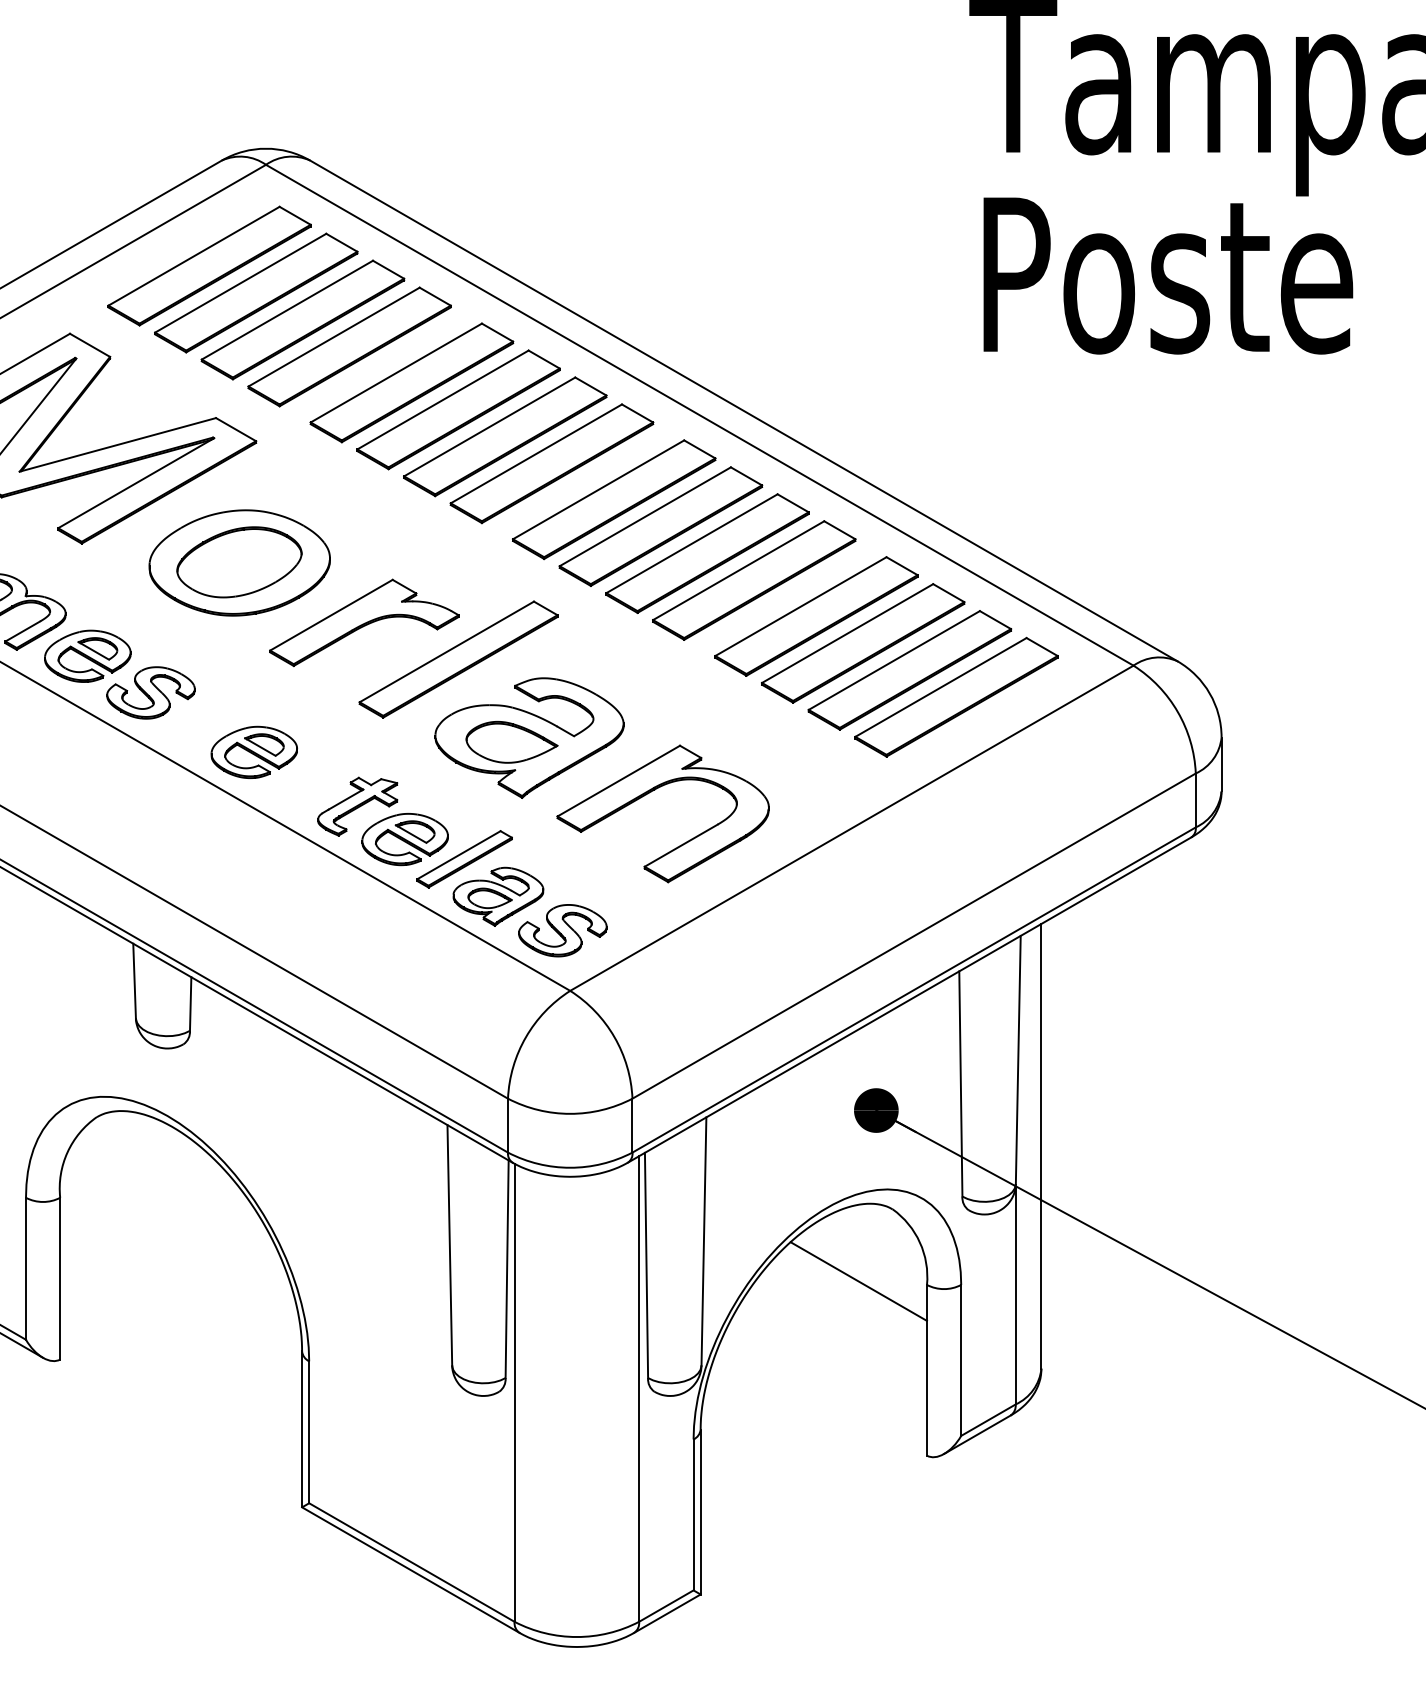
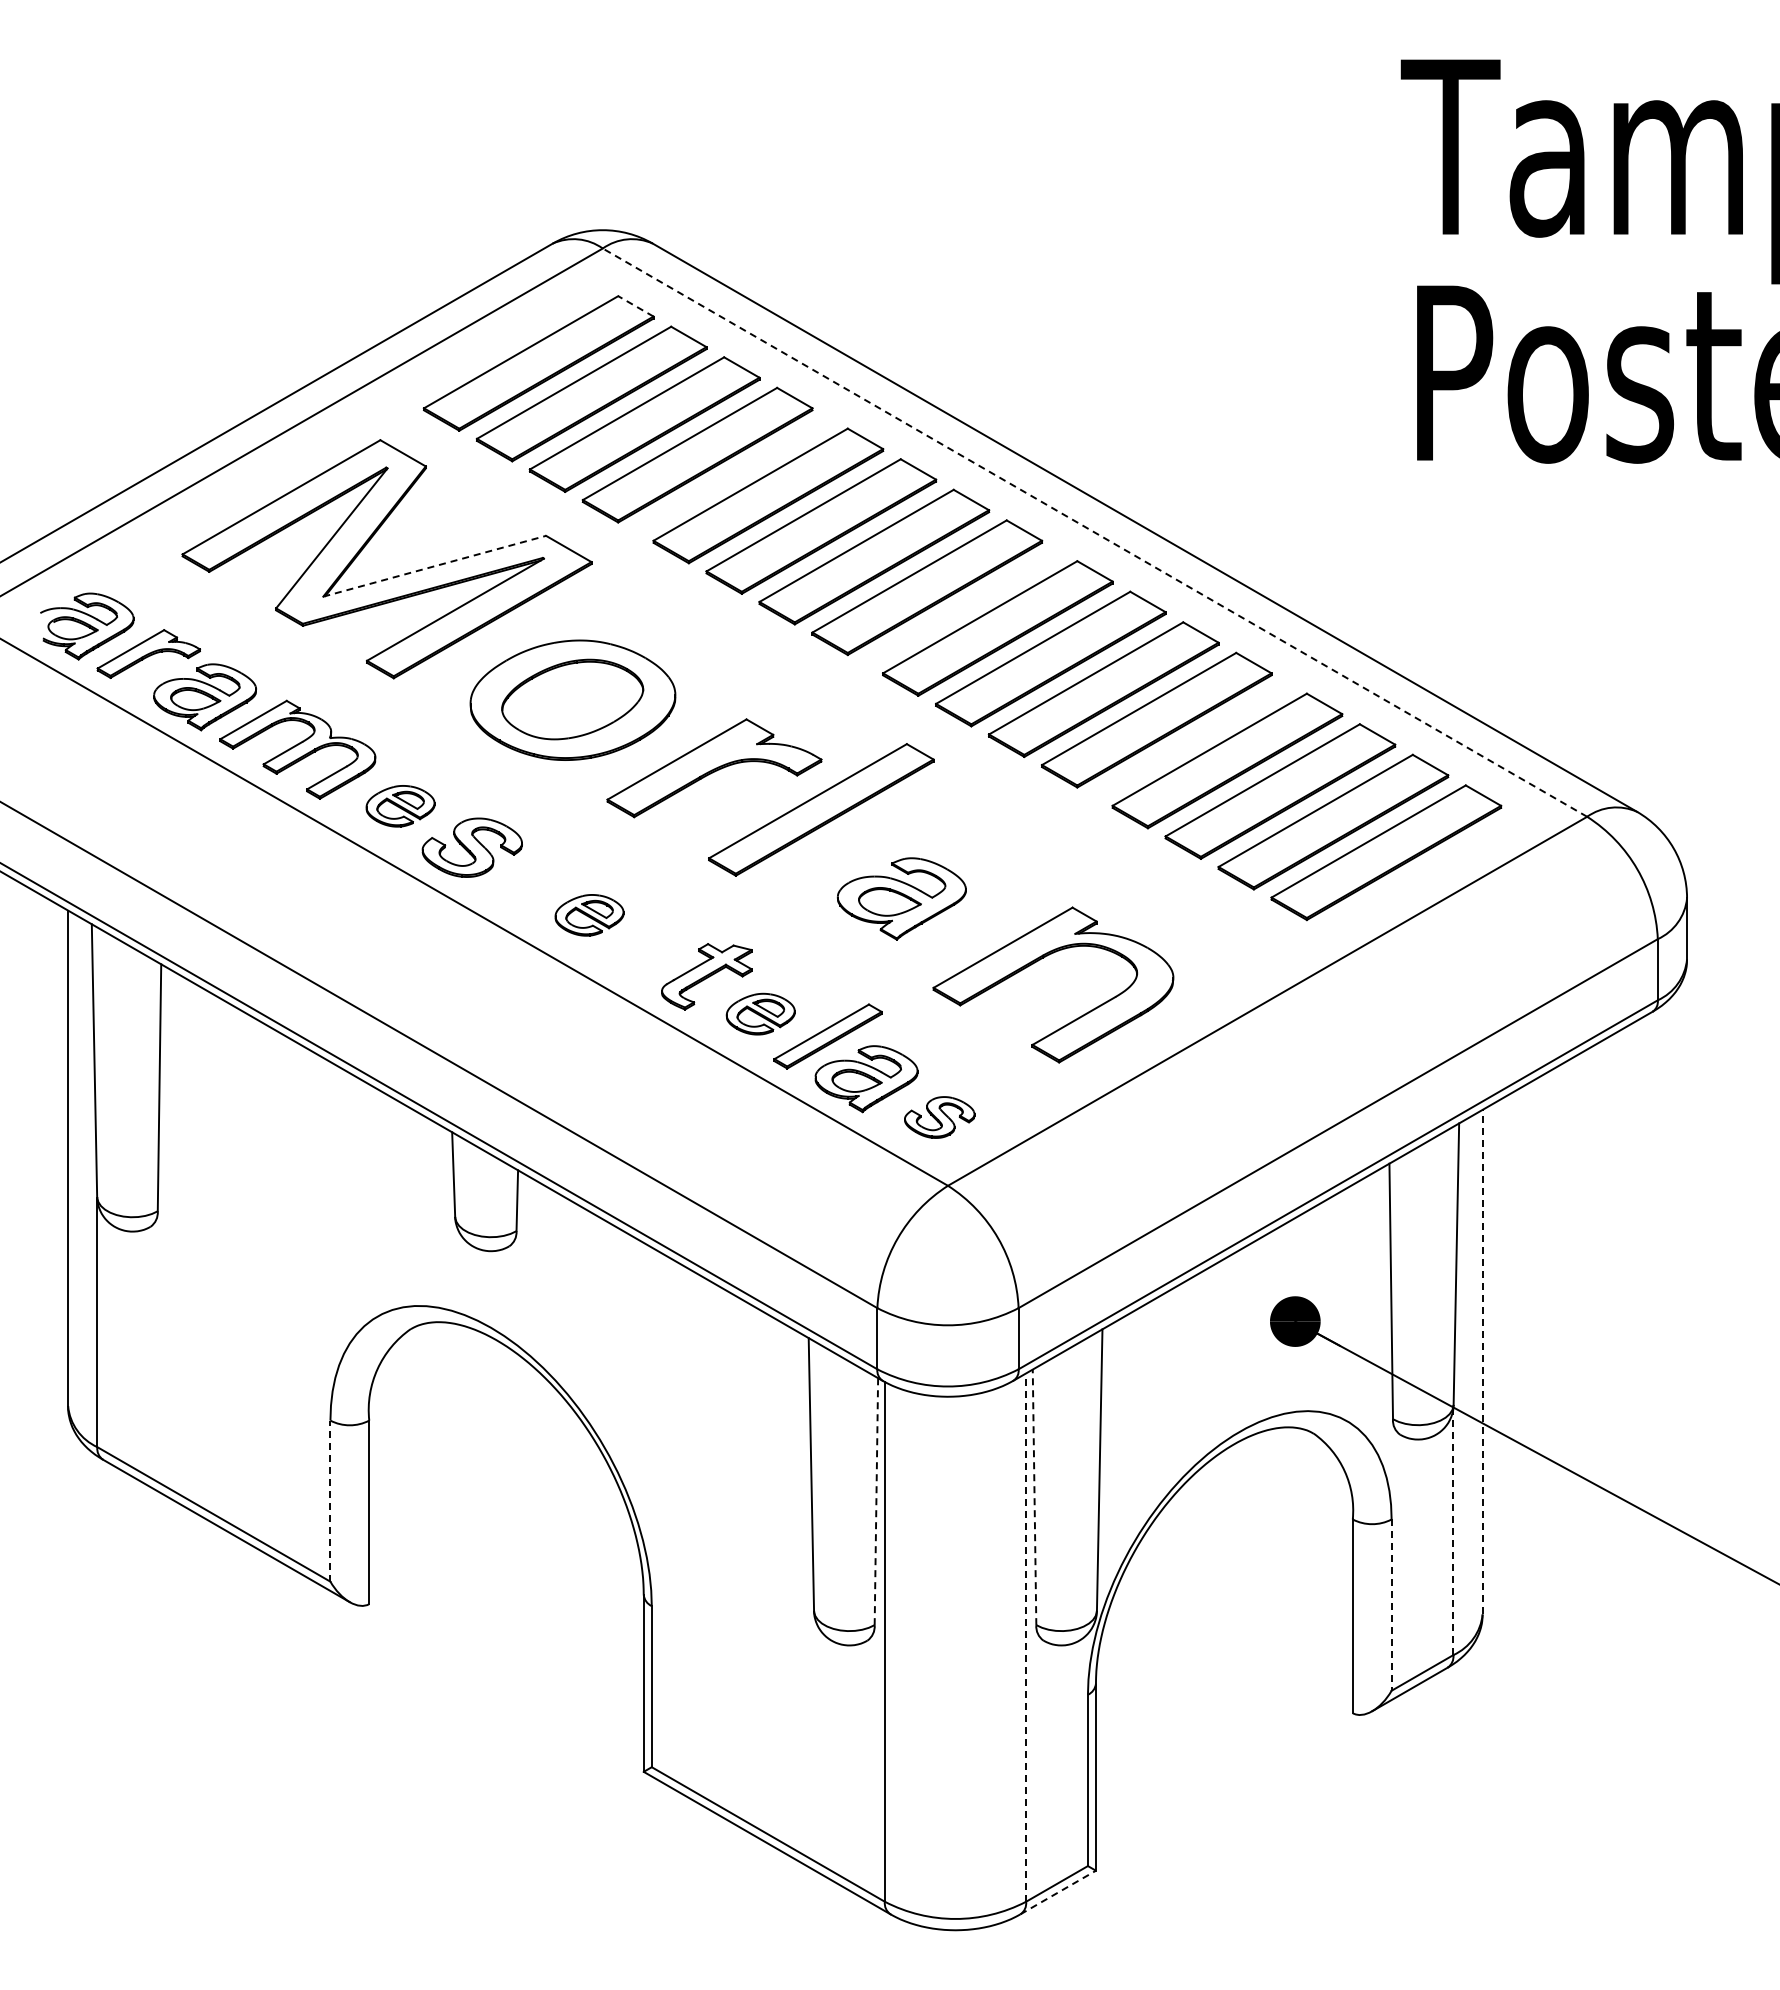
line: (294, 215) -> (635, 306), solid -> dashed
line: (699, 415) -> (1094, 532), solid -> dashed
line: (118, 445) -> (435, 566), solid -> dashed
part: (87, 656) -> (400, 806), size x0.7
part: (529, 737) -> (901, 898), size x0.6
part: (254, 752) -> (589, 915), size x0.7
part: (405, 839) -> (760, 1014), size x0.7
part: (562, 930) -> (939, 1117), size x0.7
line: (1041, 1145) -> (1482, 1361), solid -> dashed
line: (646, 1265) -> (1034, 1497), solid -> dashed
line: (26, 1269) -> (330, 1501), solid -> dashed
line: (507, 1269) -> (876, 1501), solid -> dashed
line: (858, 1281) -> (1275, 1515), removed
line: (1015, 1295) -> (1453, 1531), solid -> dashed
line: (961, 1360) -> (1391, 1605), solid -> dashed
line: (639, 1388) -> (1026, 1637), solid -> dashed
line: (667, 1613) -> (1058, 1892), solid -> dashed

